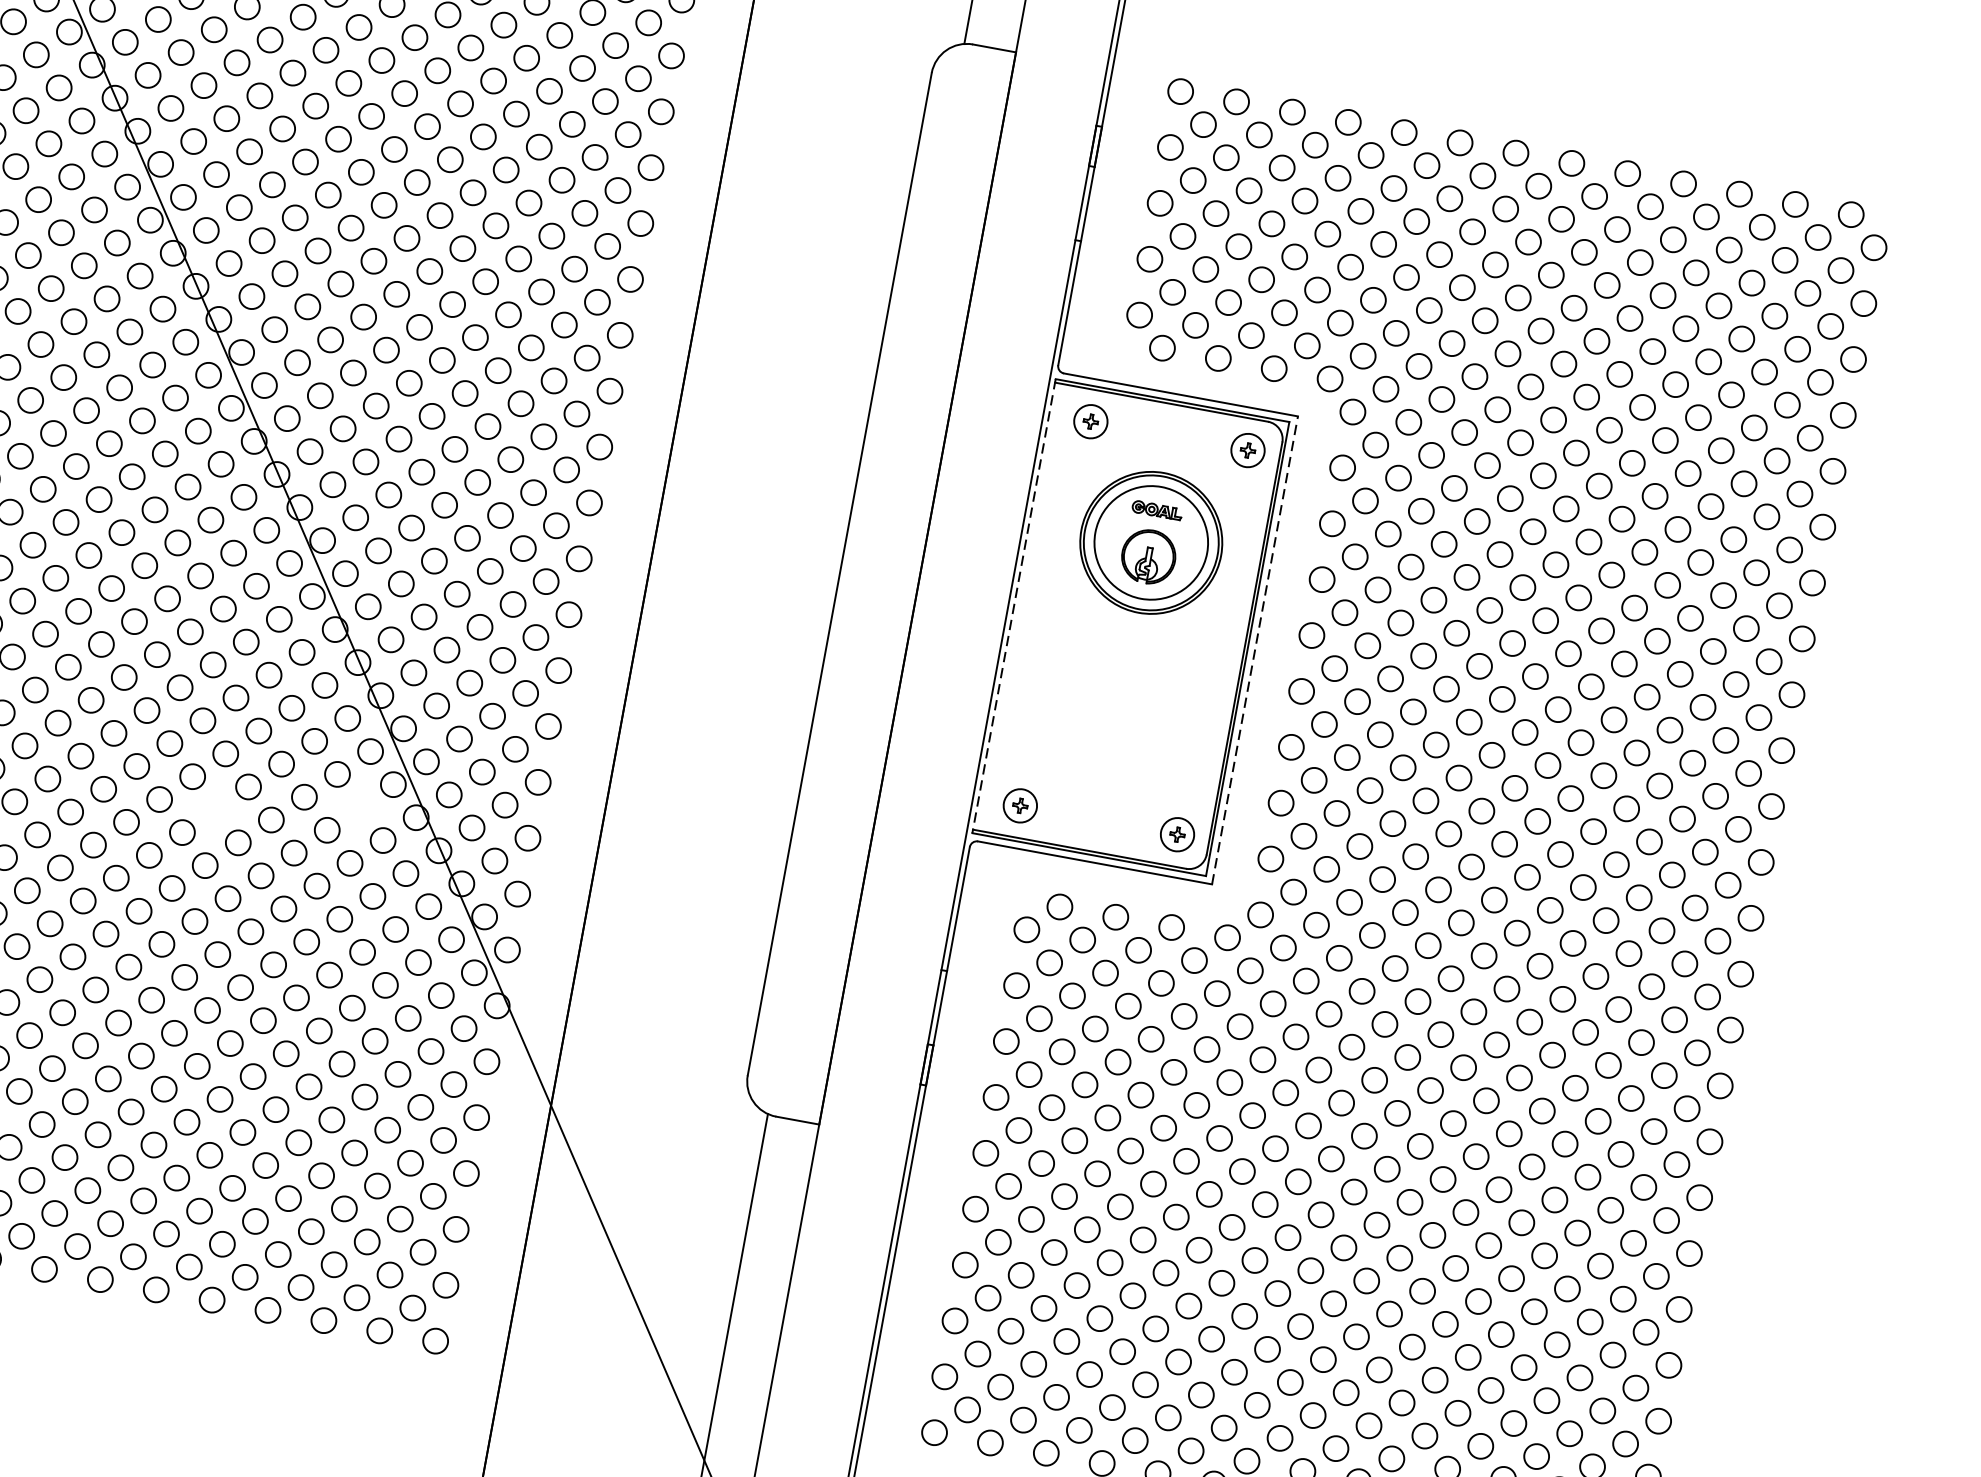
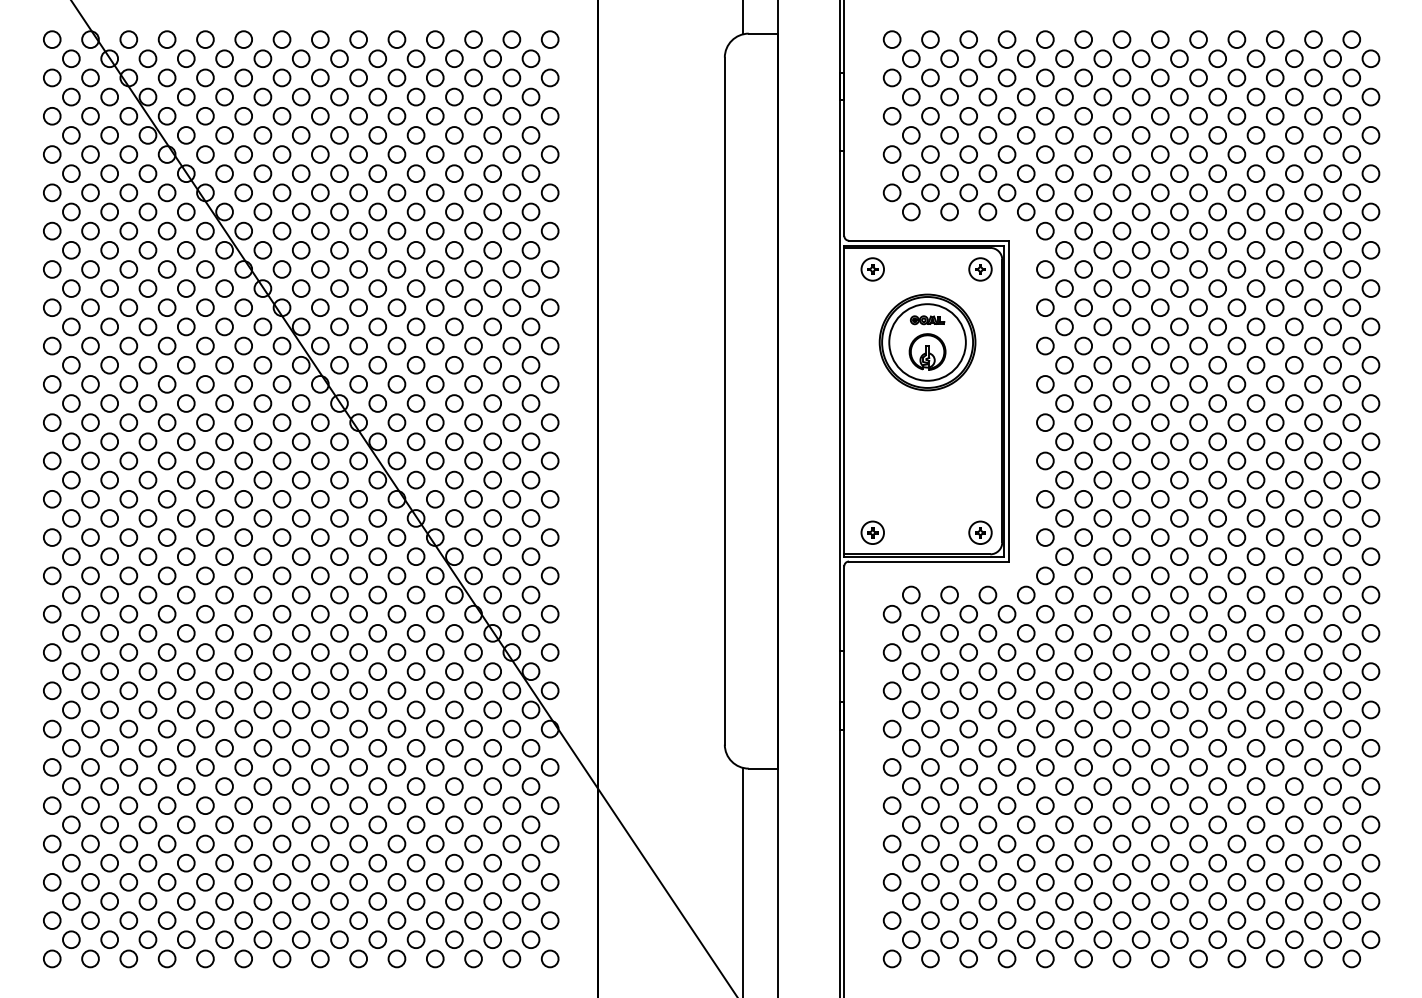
line: (1014, 606) -> (844, 401), dashed -> solid
line: (1255, 649) -> (1009, 400), dashed -> solid
circle: (360, 806) -> (435, 613), added
circle: (215, 809) -> (339, 633), added

